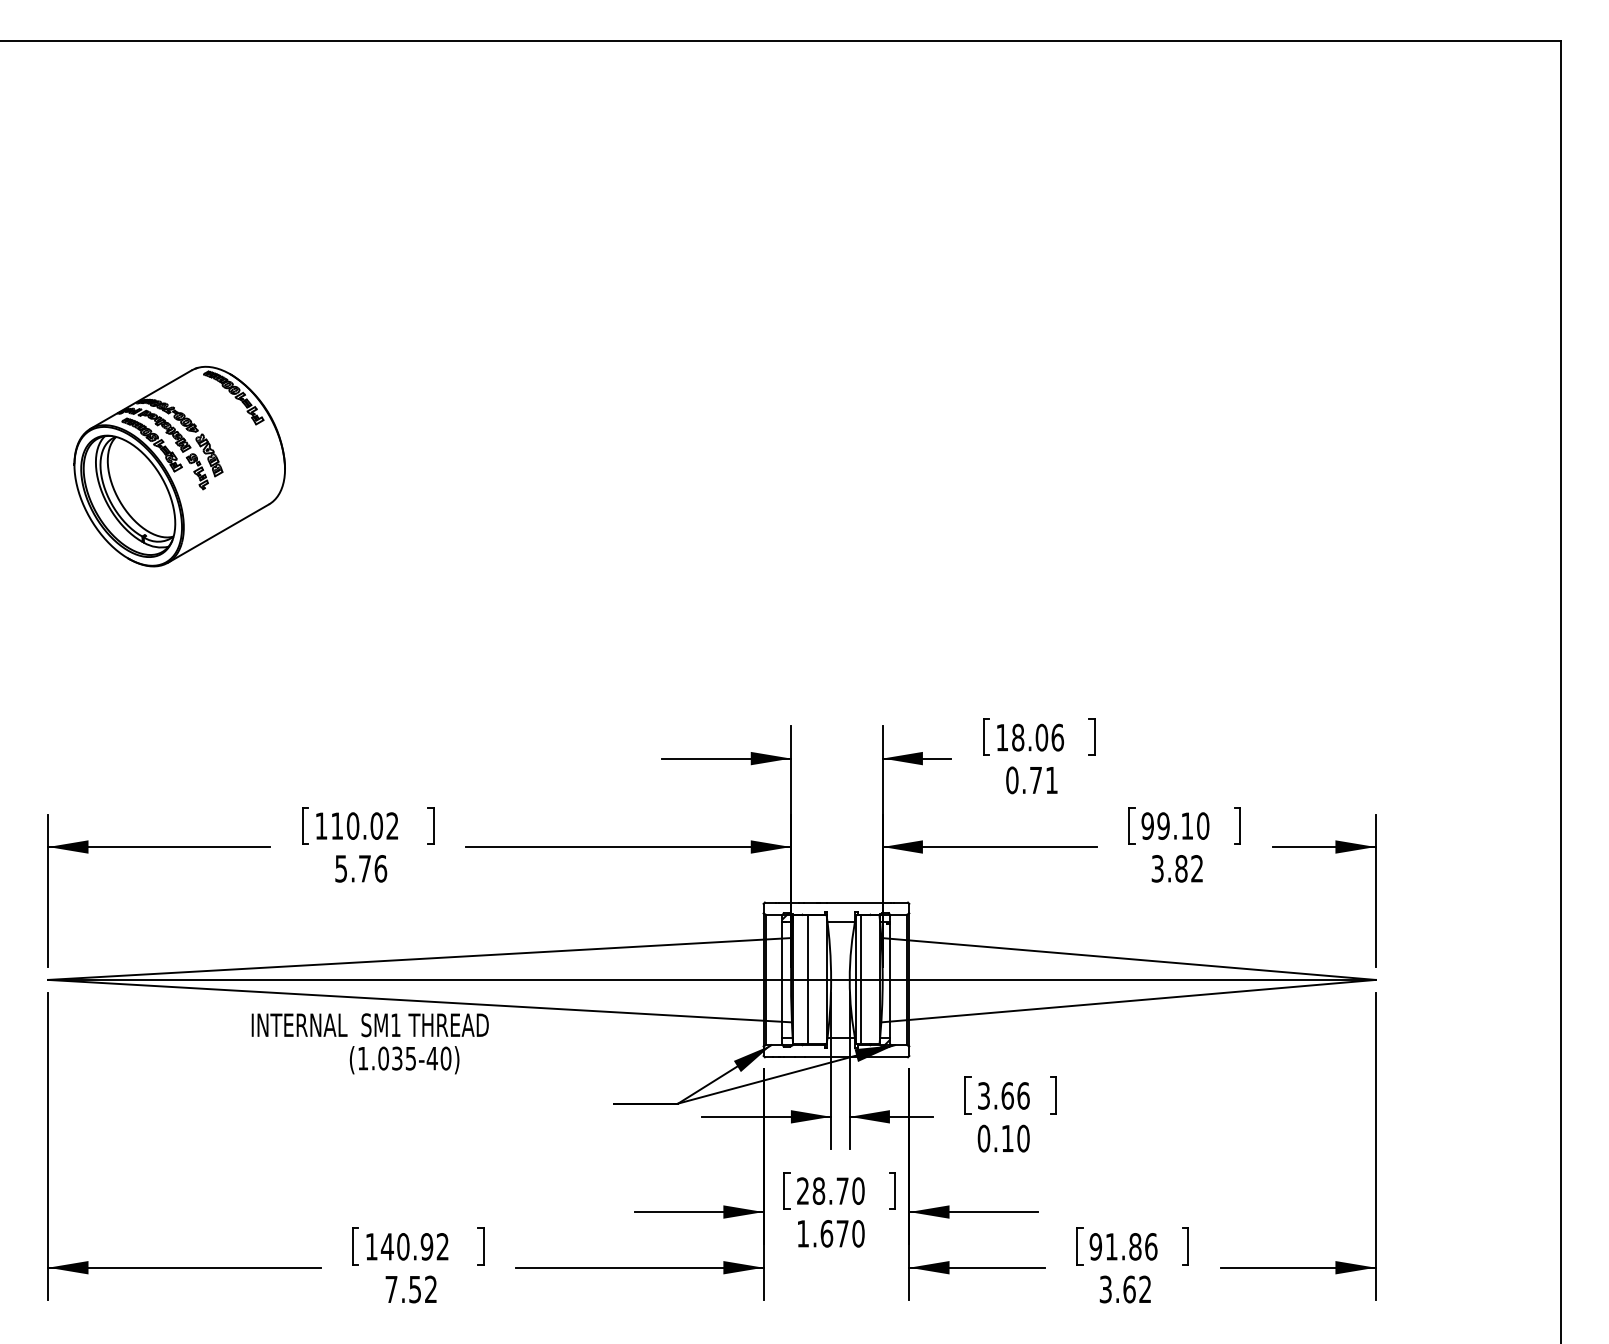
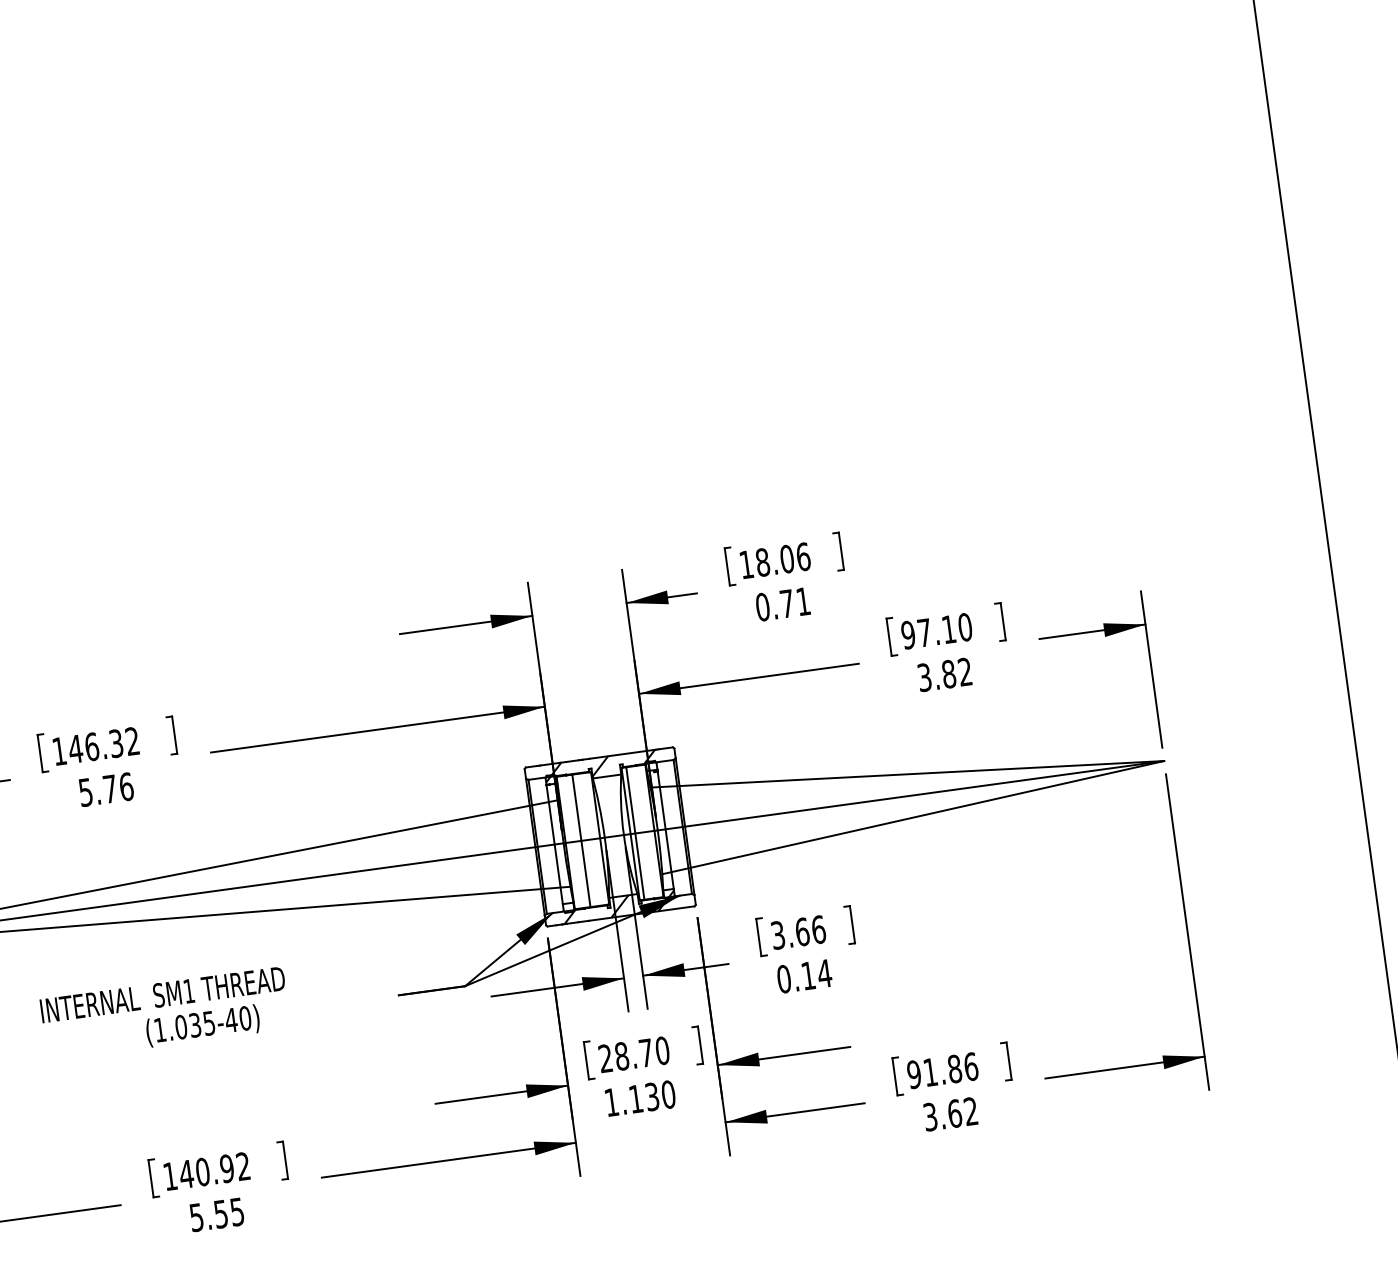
text: (356, 825) -> (95, 745), 110.02 -> 146.32
text: (1163, 825) -> (924, 632), 99.10 -> 97.10
hatch: (838, 911) -> (602, 766), added
text: (369, 1043) -> (164, 1013), moved
hatch: (832, 1047) -> (615, 906), added
text: (1022, 1138) -> (823, 973), 0.10 -> 0.14
text: (834, 1233) -> (643, 1097), 1.670 -> 1.130
text: (410, 1289) -> (216, 1214), 7.52 -> 5.55

